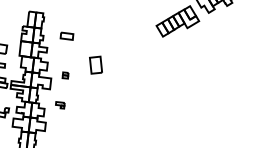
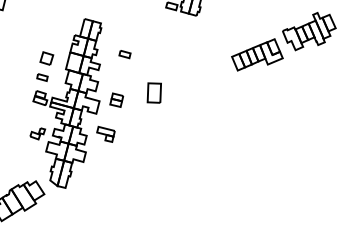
part: (66, 36) -> (124, 54), size x0.71
part: (65, 75) -> (116, 99), size x1.67
part: (60, 104) -> (105, 133), size x1.67

